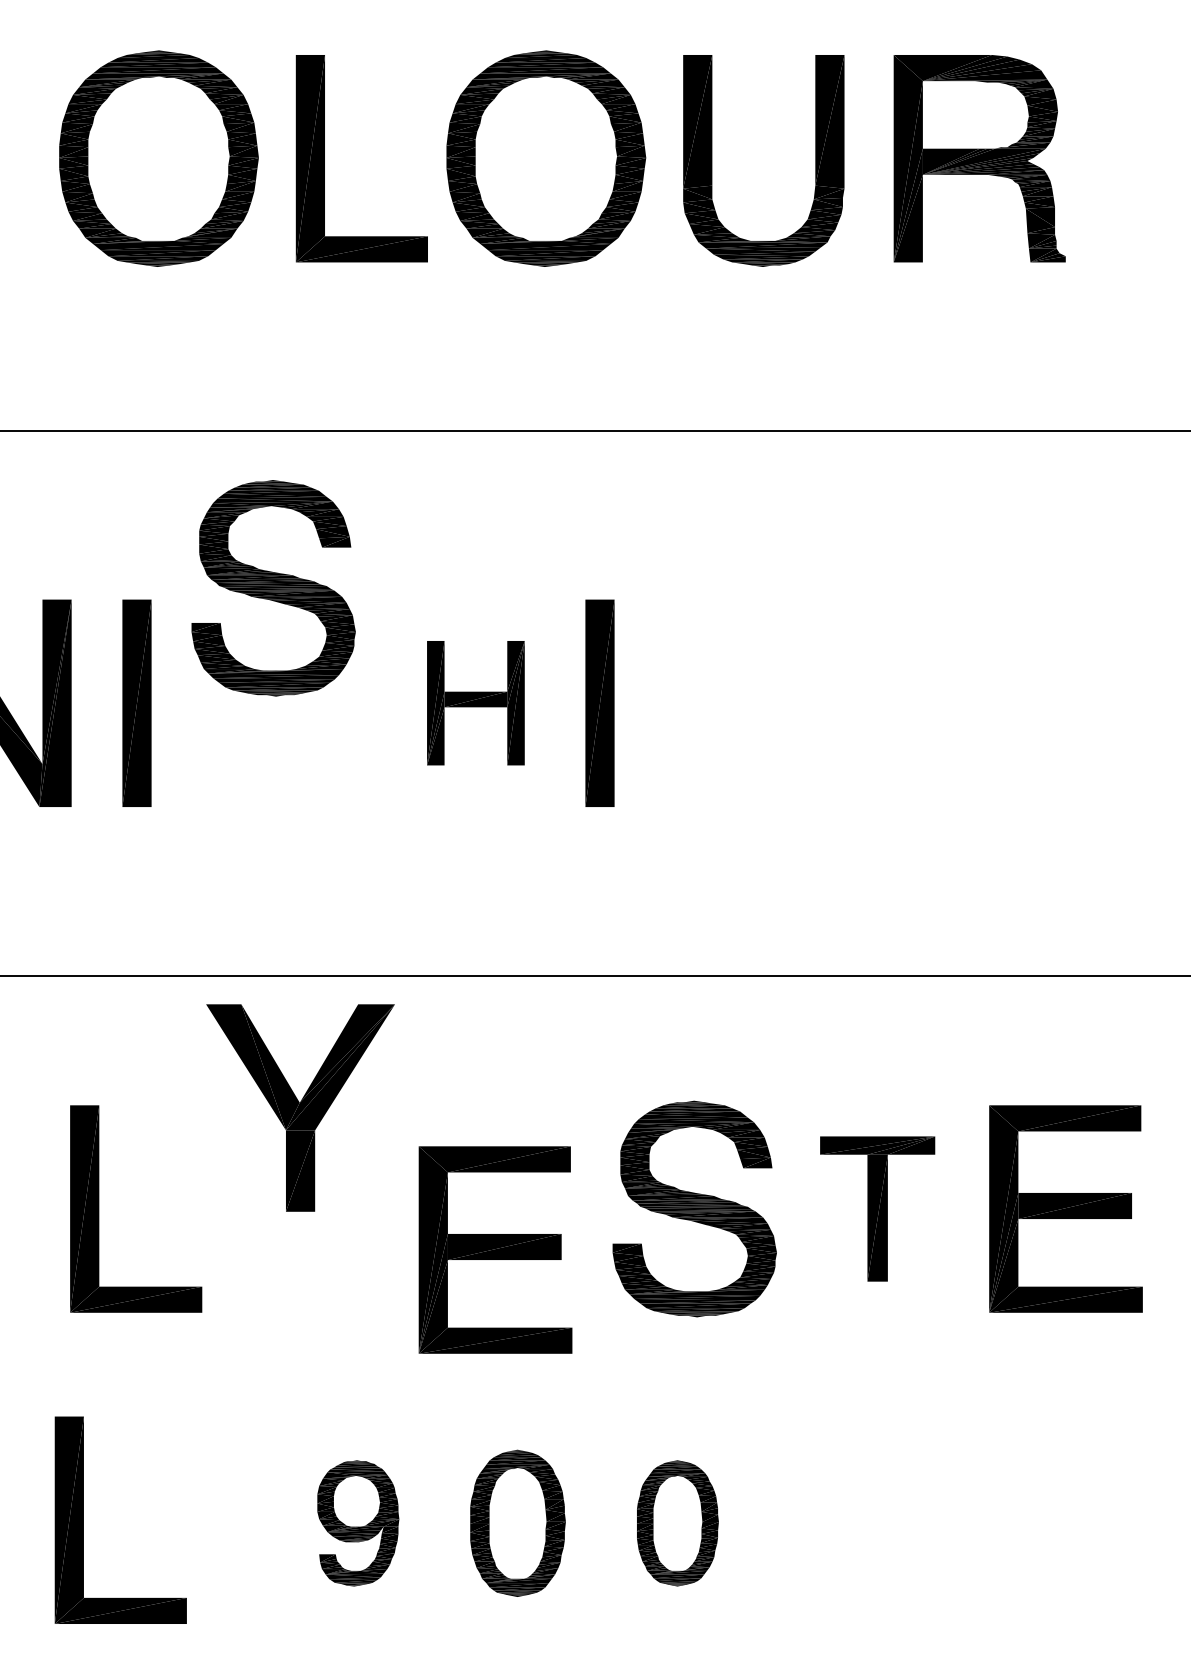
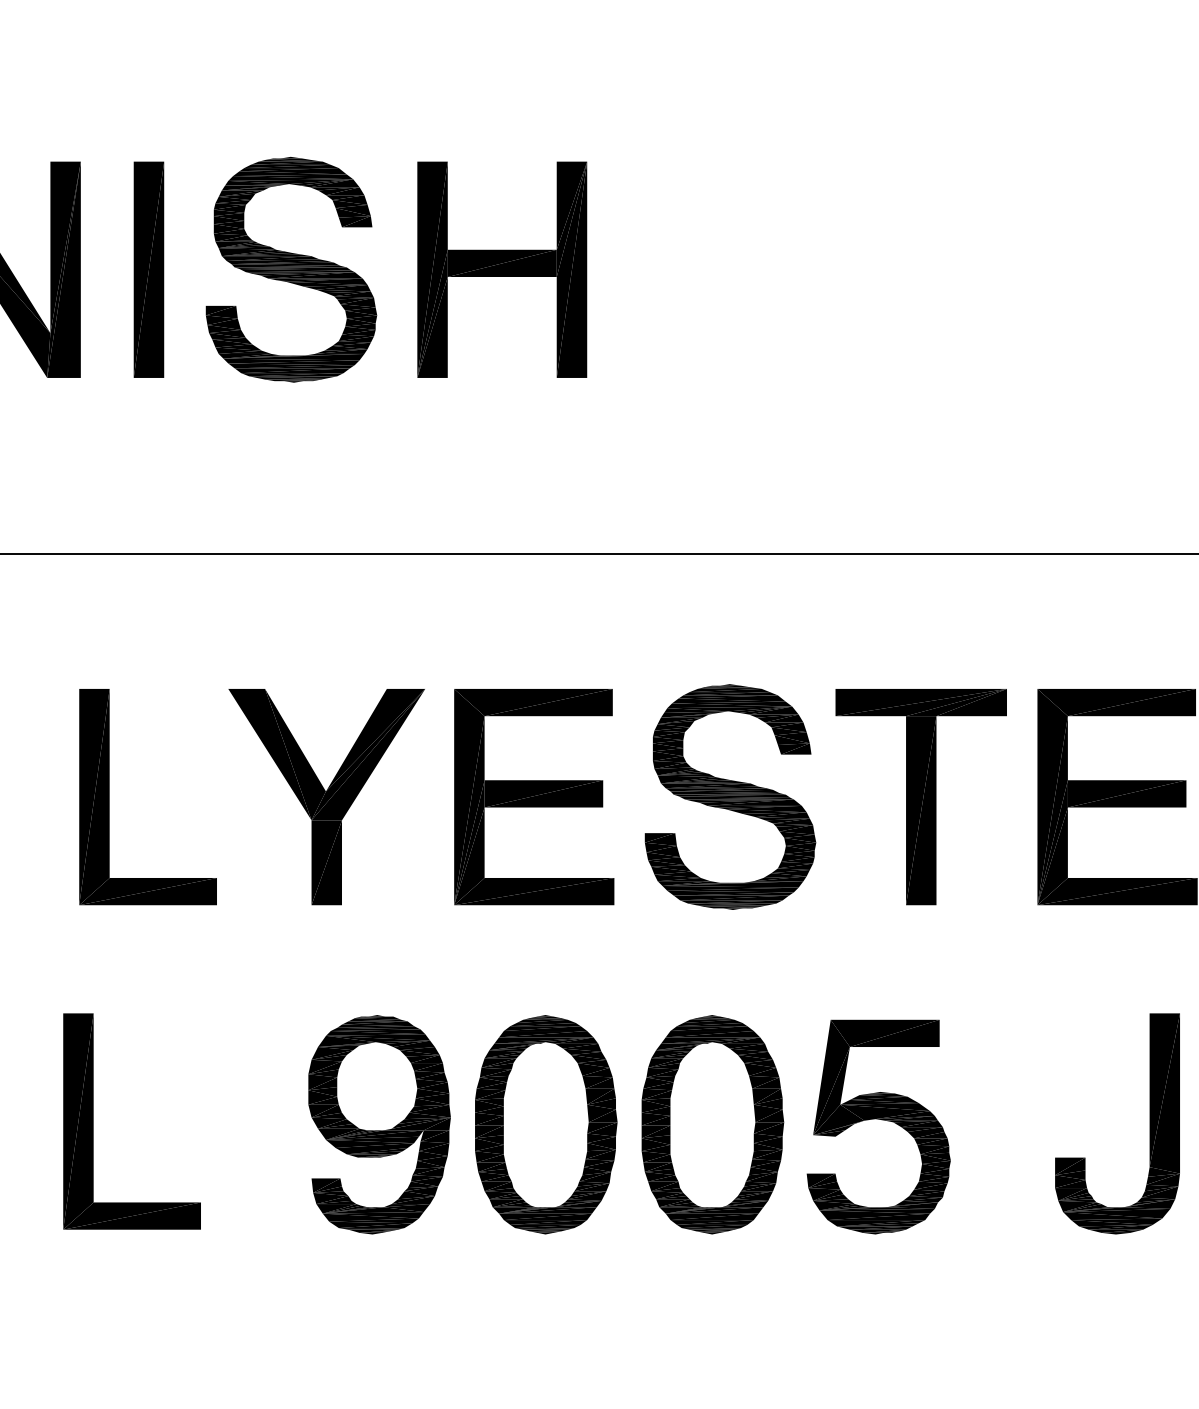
part: (273, 588) -> (291, 269), moved
part: (475, 702) -> (501, 268), size x1.67
part: (599, 702) -> (631, 268), removed
part: (300, 1107) -> (326, 796), moved
part: (877, 1208) -> (921, 796), size x1.43
part: (495, 1249) -> (534, 796), moved
part: (837, 1518) -> (879, 1119), added
part: (1096, 1522) -> (1149, 1123), added
part: (358, 1523) -> (379, 1124), size x1.67
part: (517, 1523) -> (545, 1124), size x1.43
part: (677, 1523) -> (712, 1124), size x1.67

